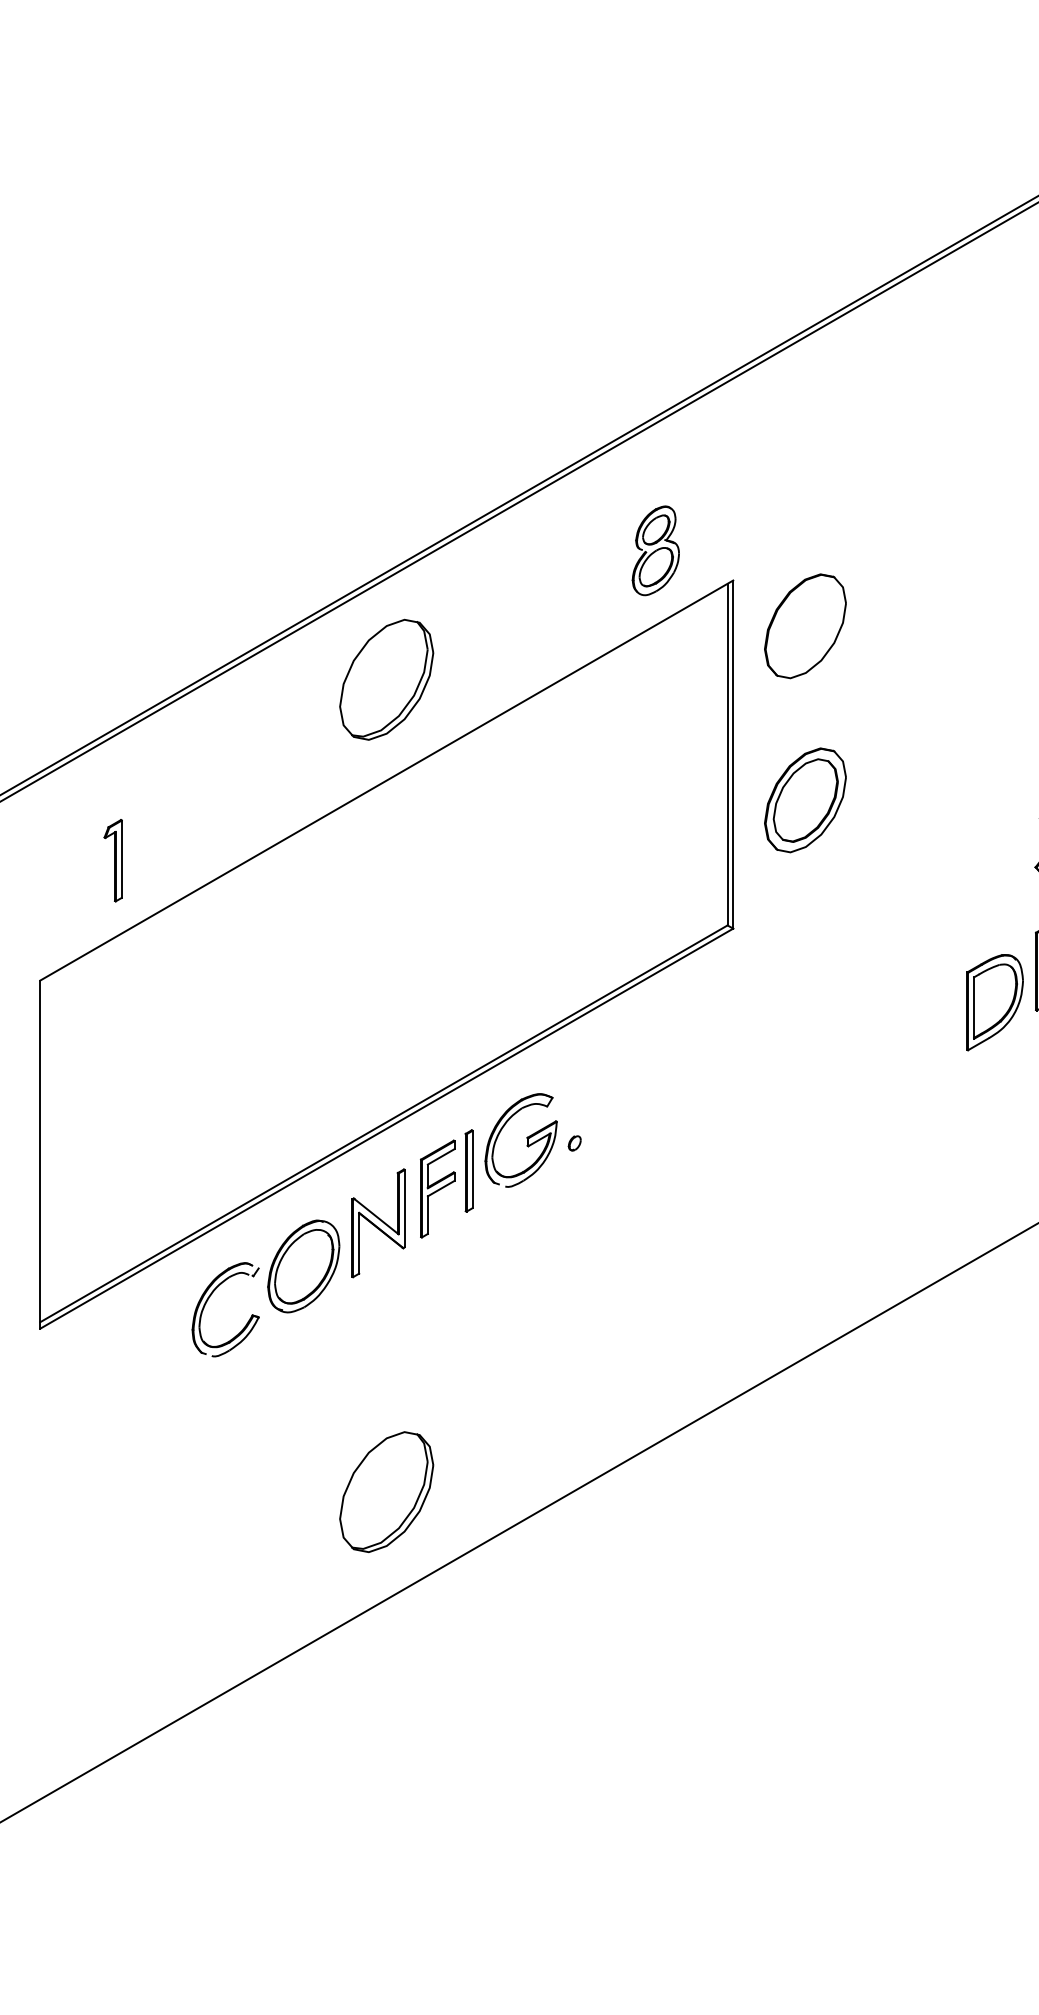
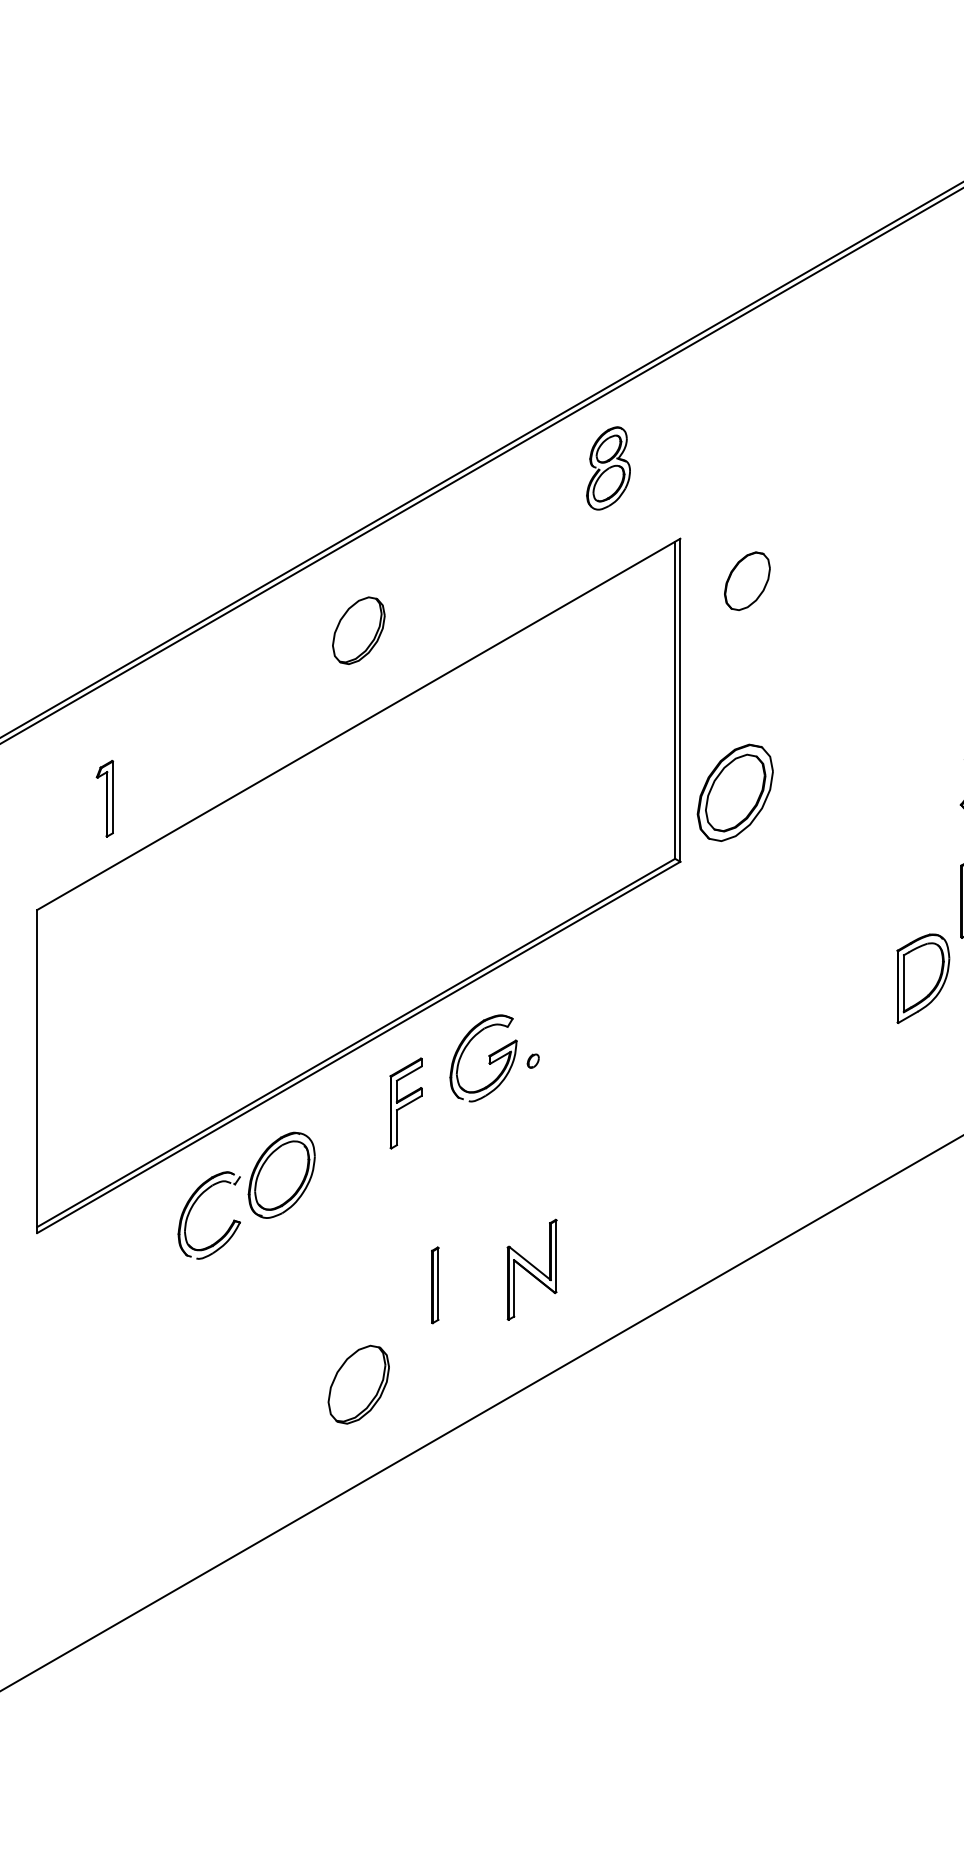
part: (655, 550) -> (608, 468), moved
part: (805, 626) -> (747, 581), size x0.6
part: (386, 679) -> (358, 630), size x0.6
part: (805, 800) -> (735, 793), moved
part: (994, 1002) -> (922, 978), moved
part: (468, 1170) -> (434, 1284), moved
part: (378, 1223) -> (532, 1270), moved
part: (386, 1491) -> (358, 1384), size x0.7

